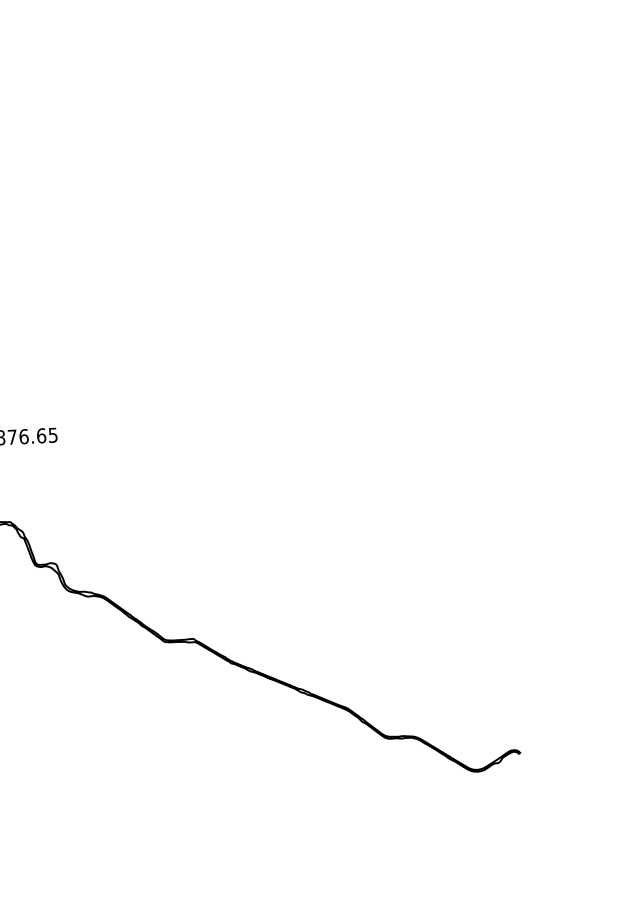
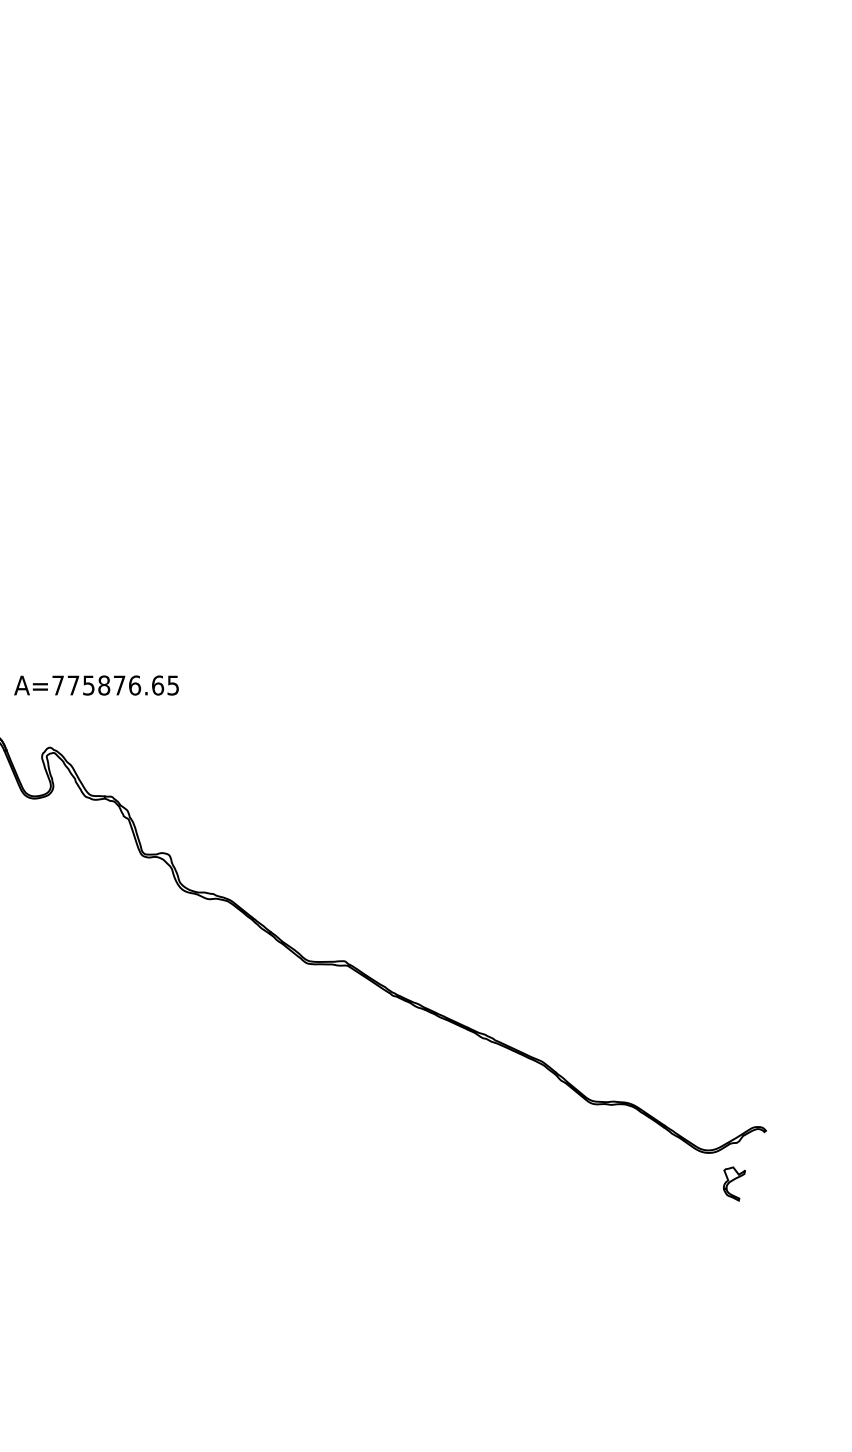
part: (498, 794) -> (734, 1183), added

